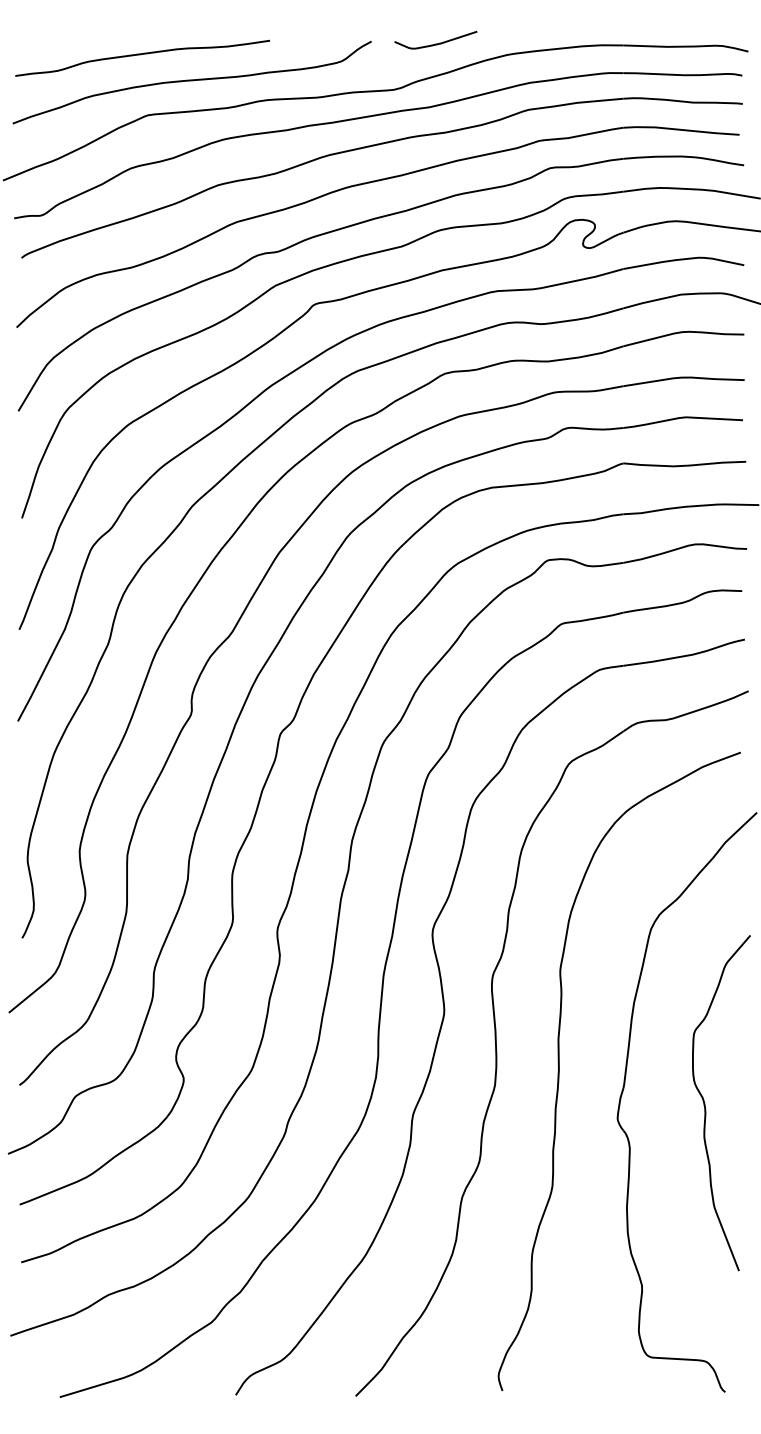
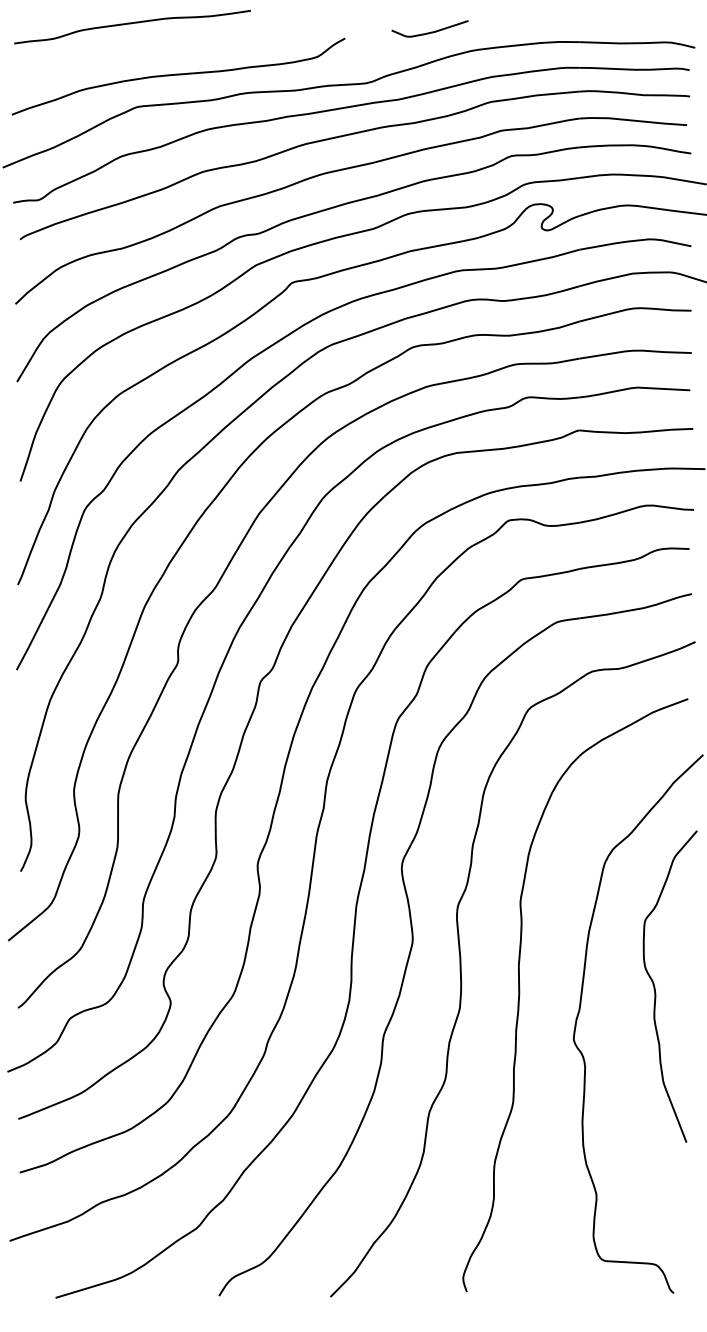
curve: (435, 43) -> (429, 31), moved
curve: (140, 55) -> (130, 24), moved
curve: (705, 1103) -> (655, 986), moved

